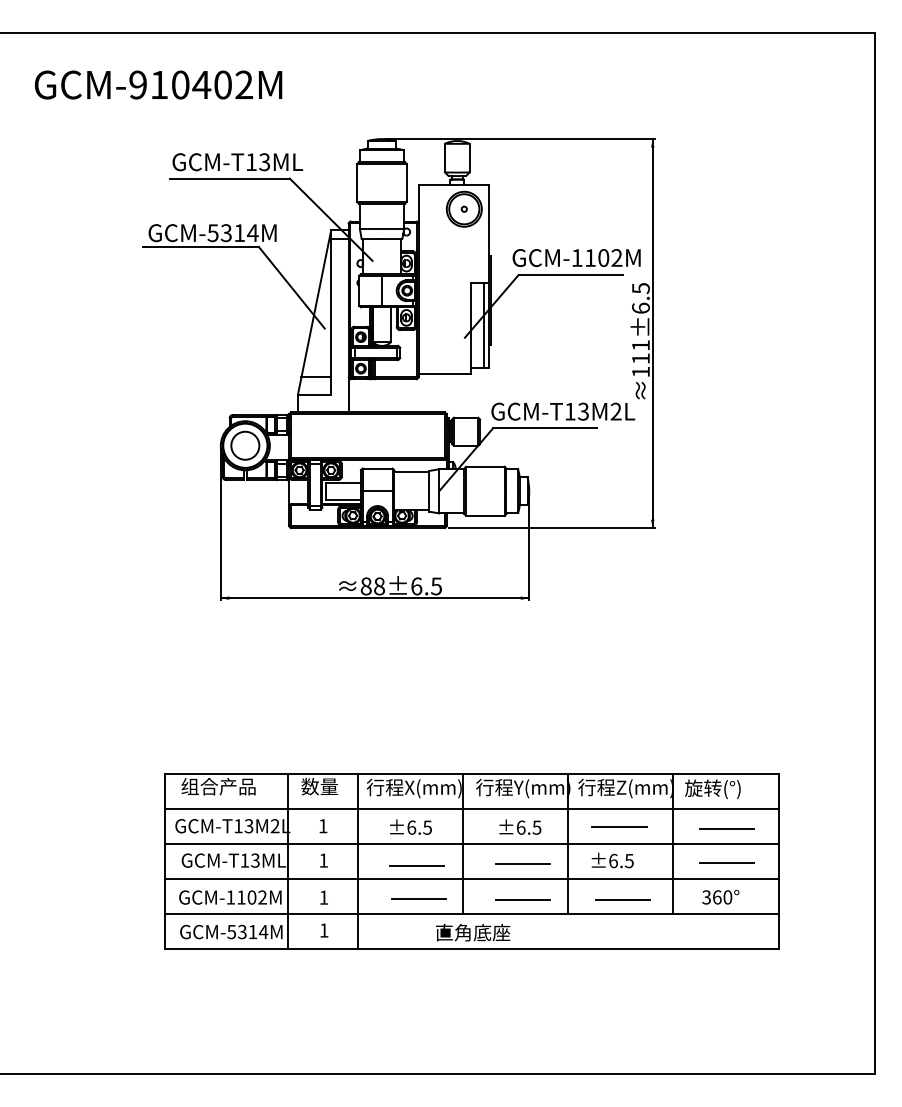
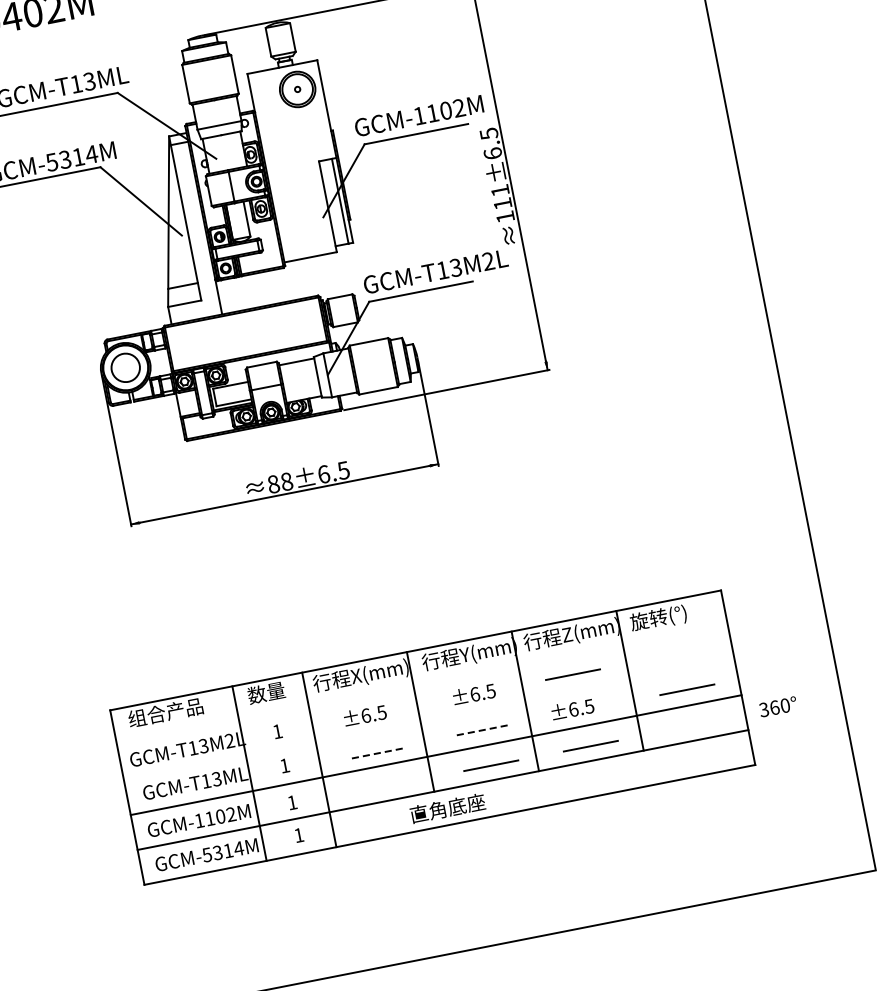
line: (471, 808) -> (421, 685), removed
line: (726, 828) -> (679, 655), removed
line: (471, 843) -> (428, 719), removed
line: (523, 863) -> (484, 729), solid -> dashed
line: (417, 866) -> (379, 753), solid -> dashed
text: (720, 896) -> (777, 706), moved
line: (418, 898) -> (386, 785), removed

